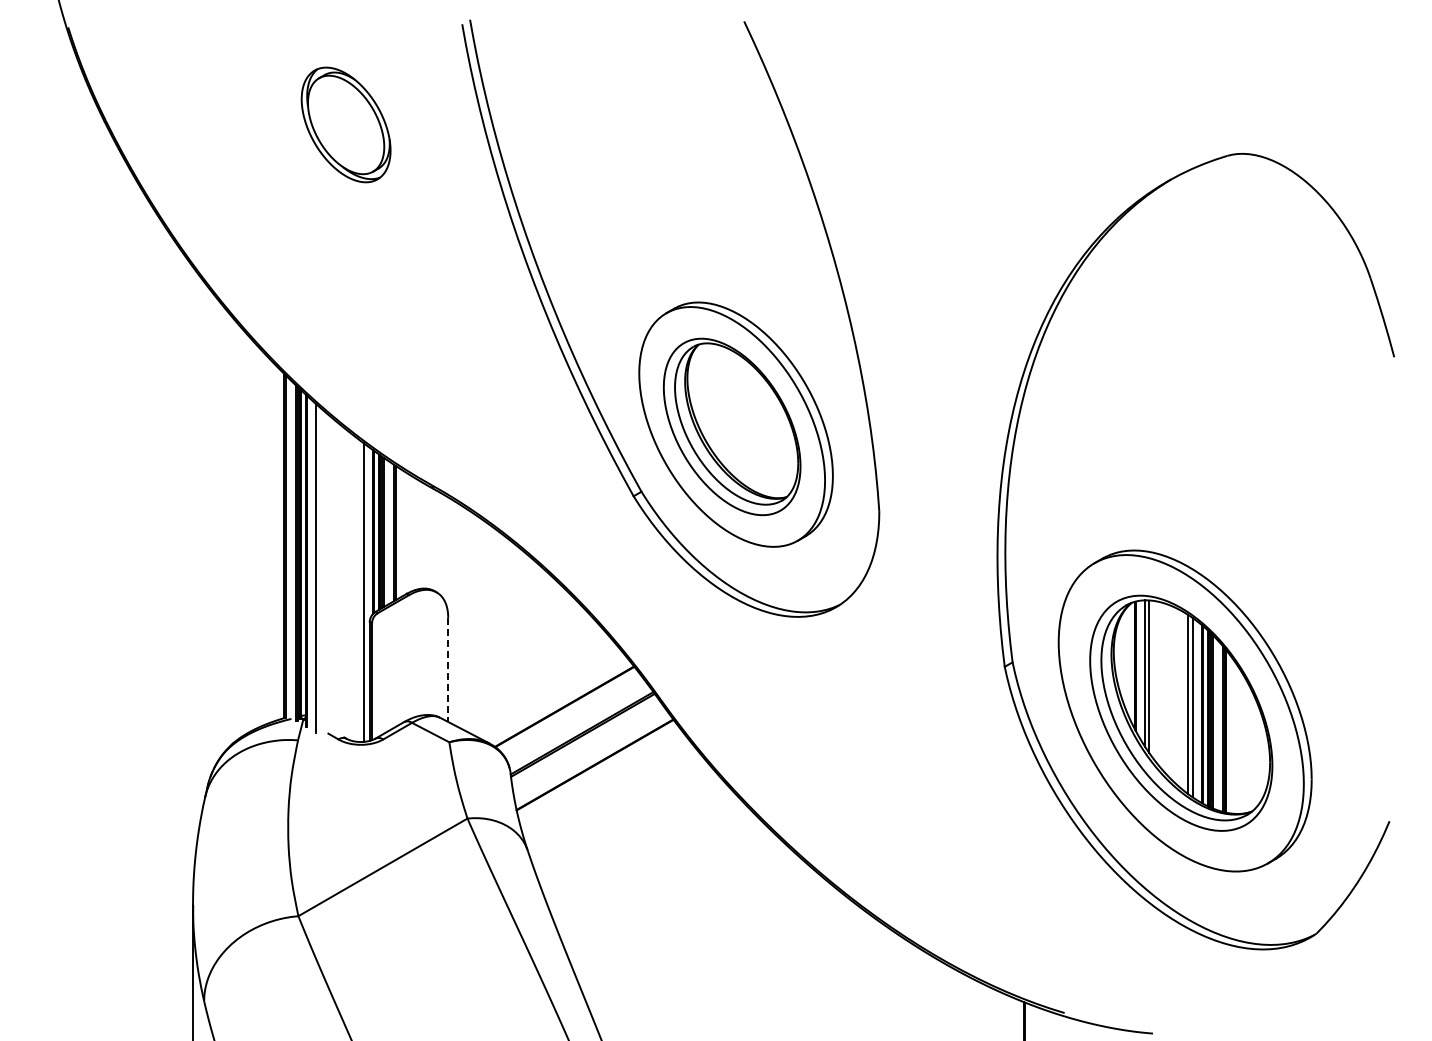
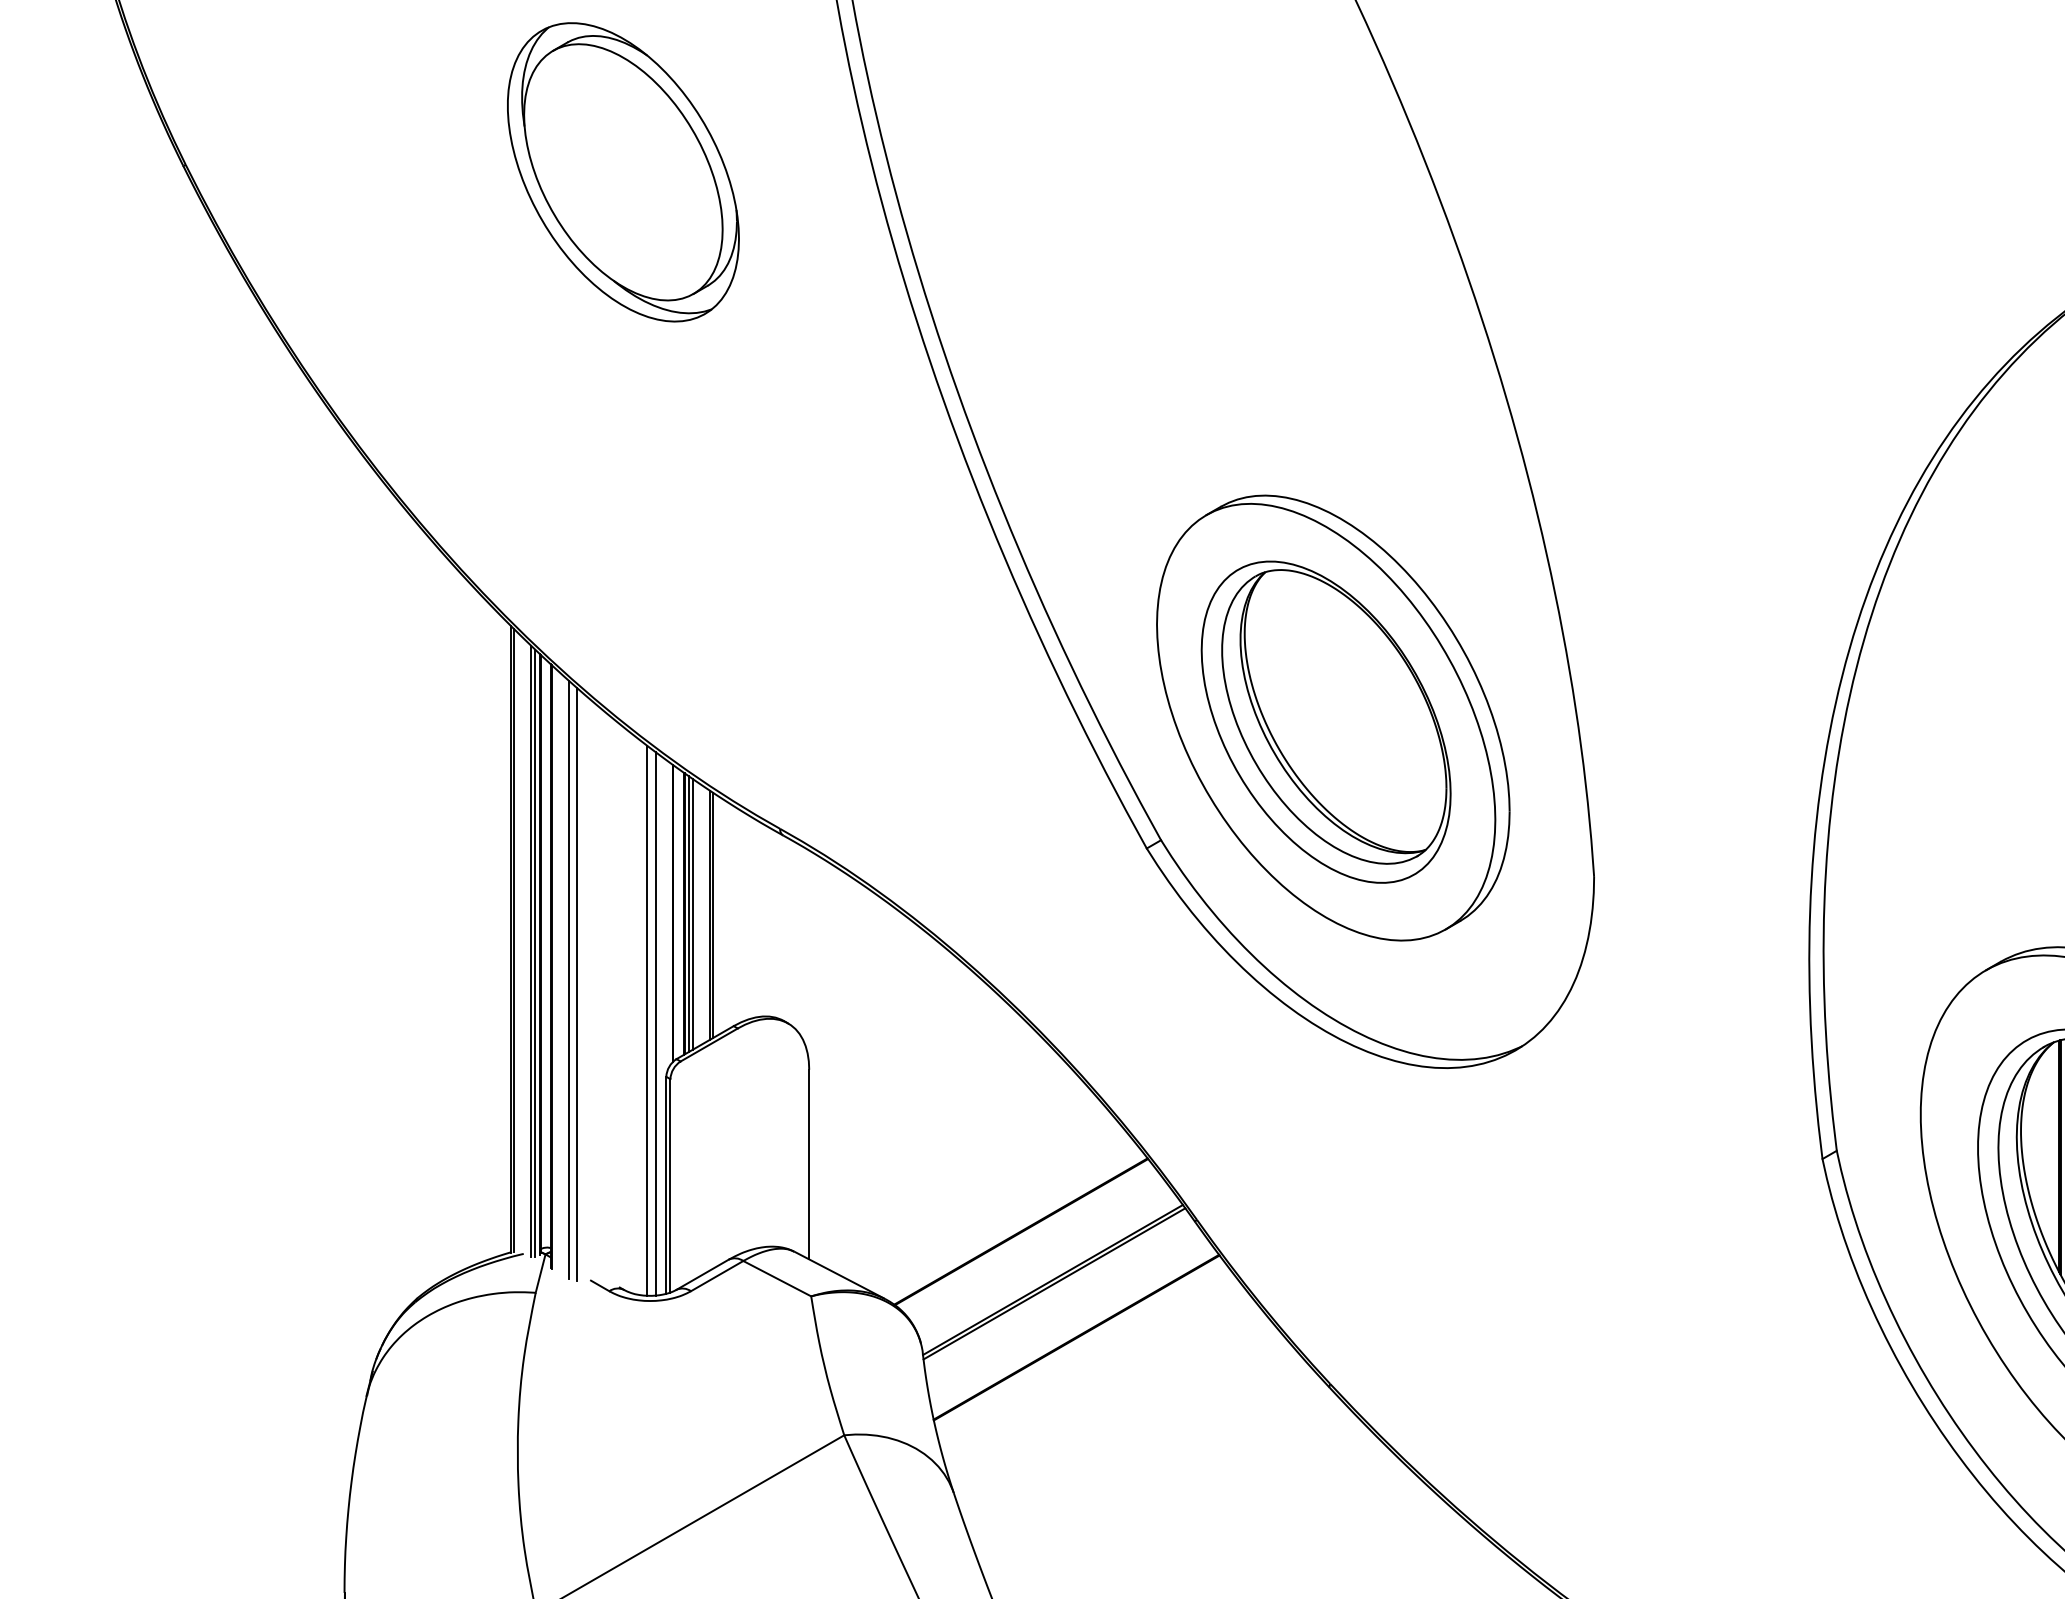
part: (345, 124) -> (622, 171), size x1.43
line: (320, 570) -> (576, 983), added
line: (359, 590) -> (647, 1019), added
line: (448, 670) -> (809, 1165), dashed -> solid

